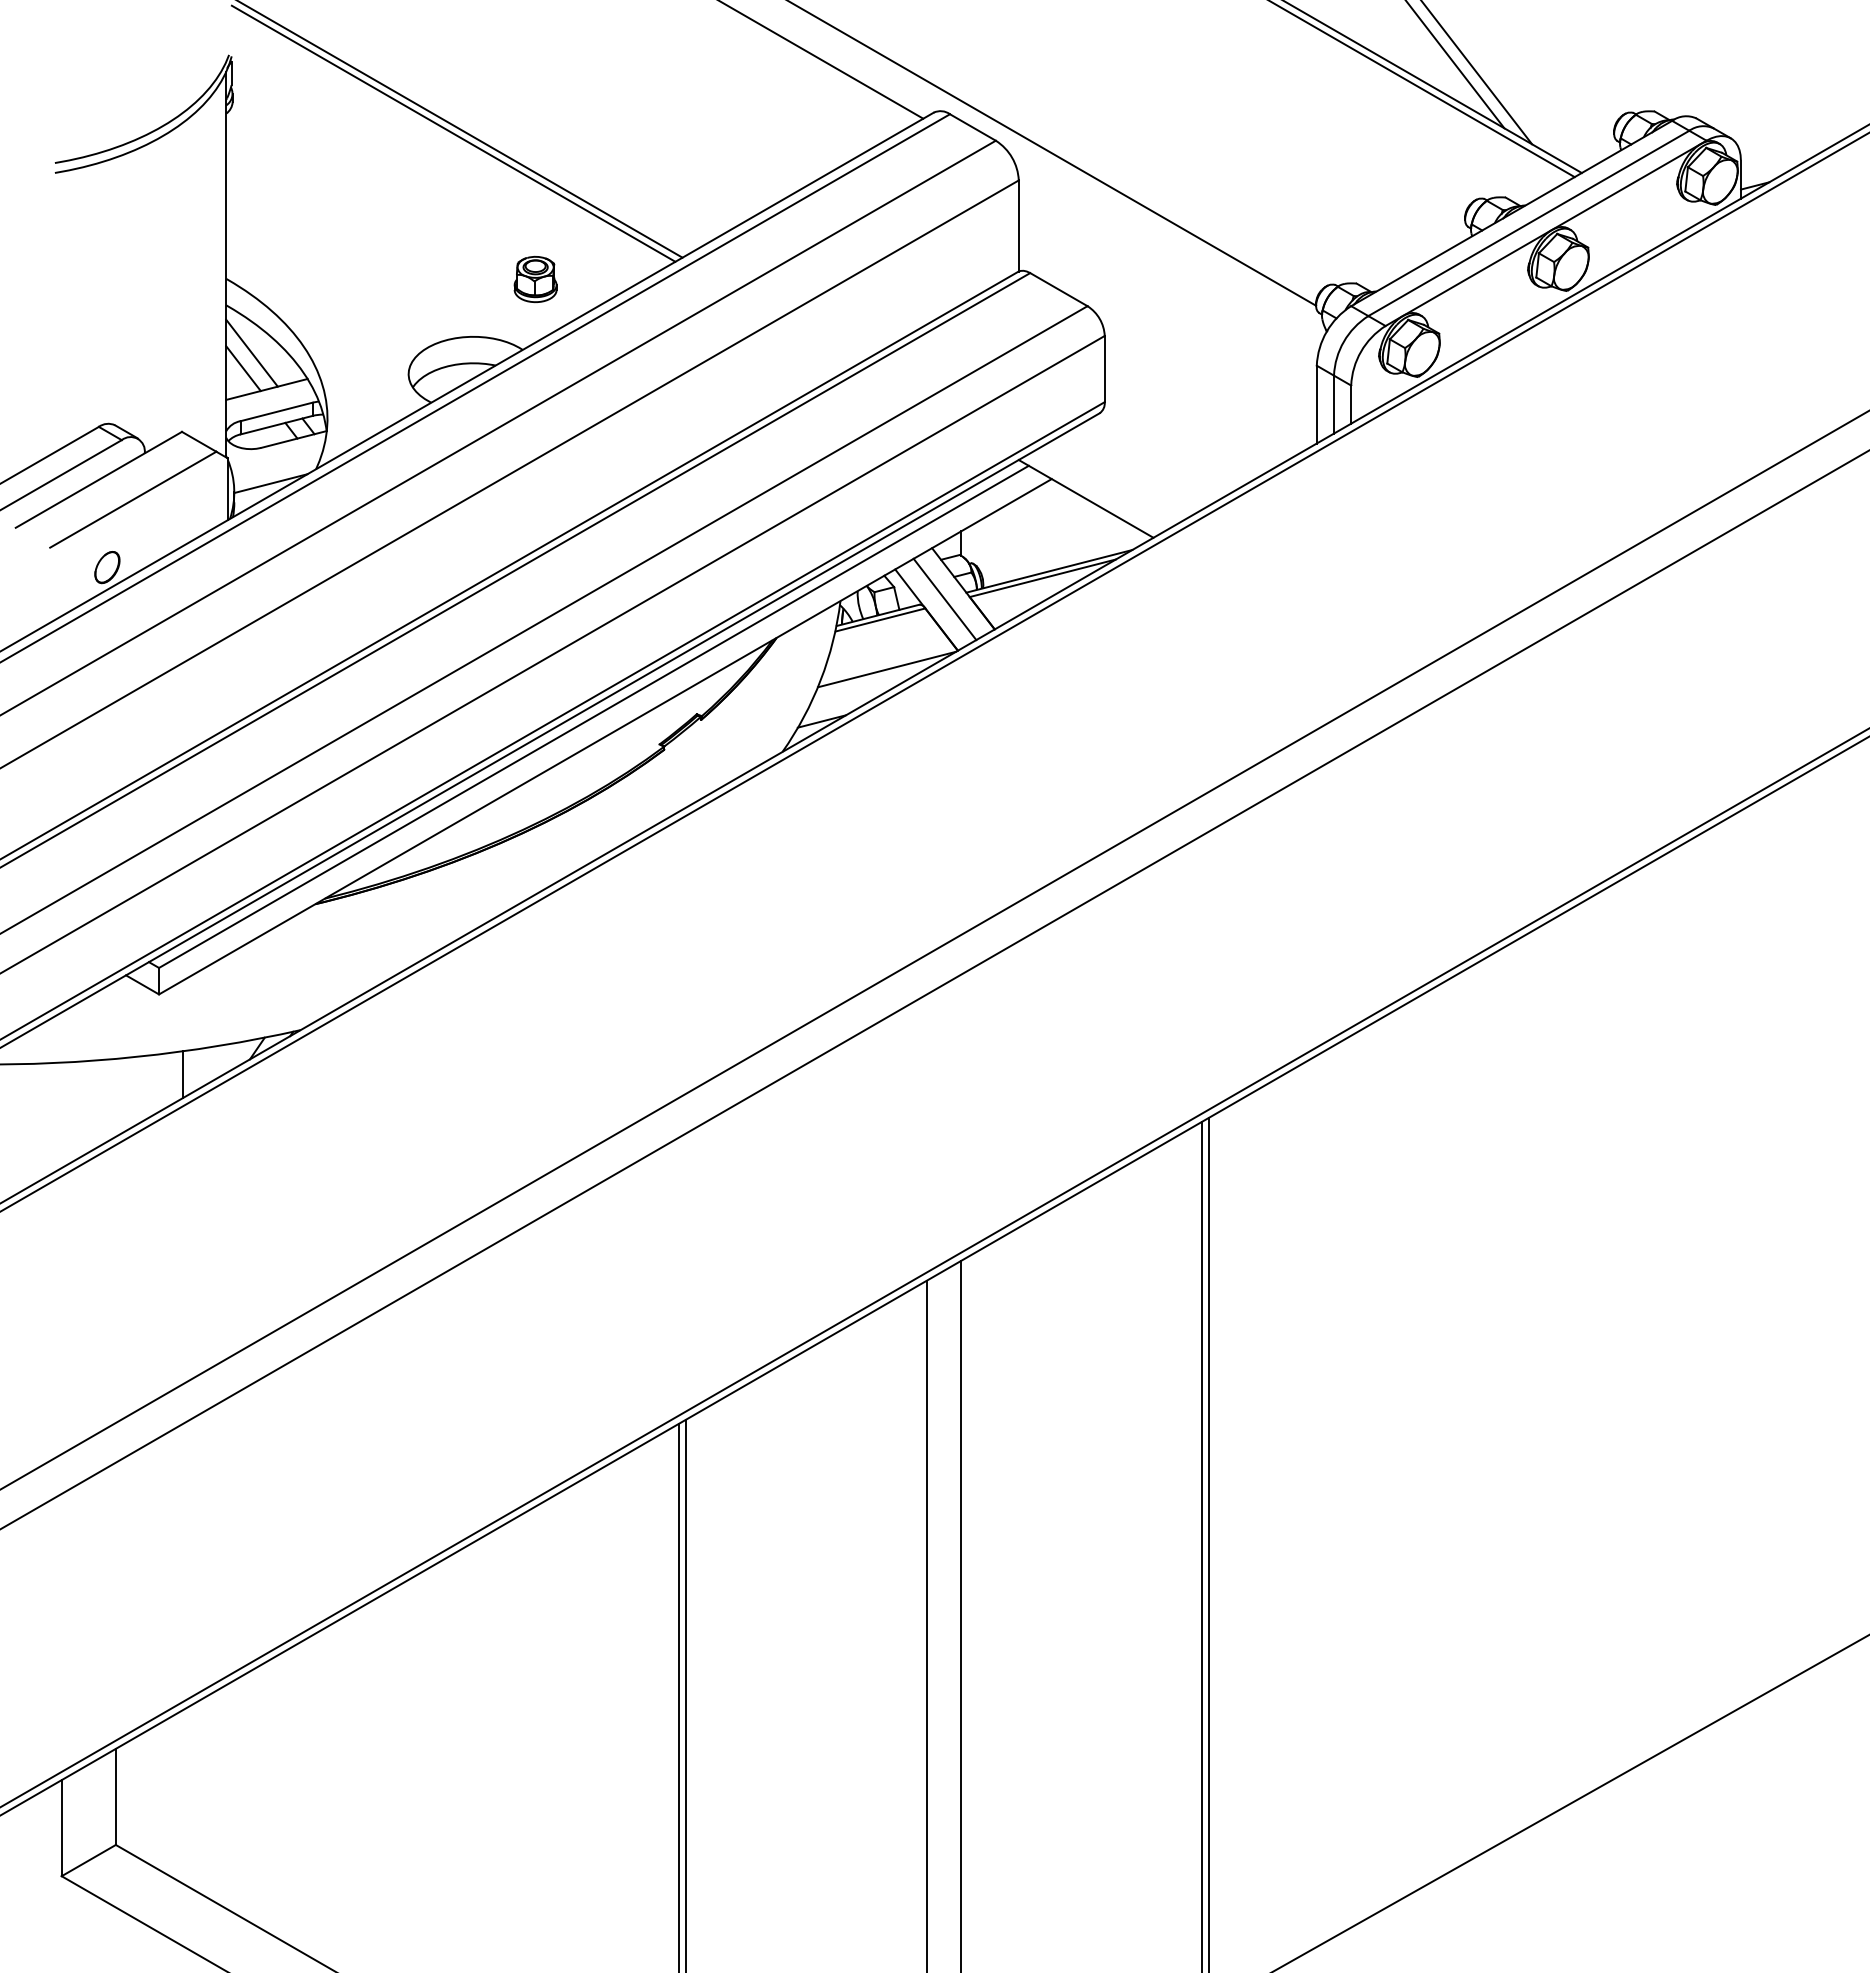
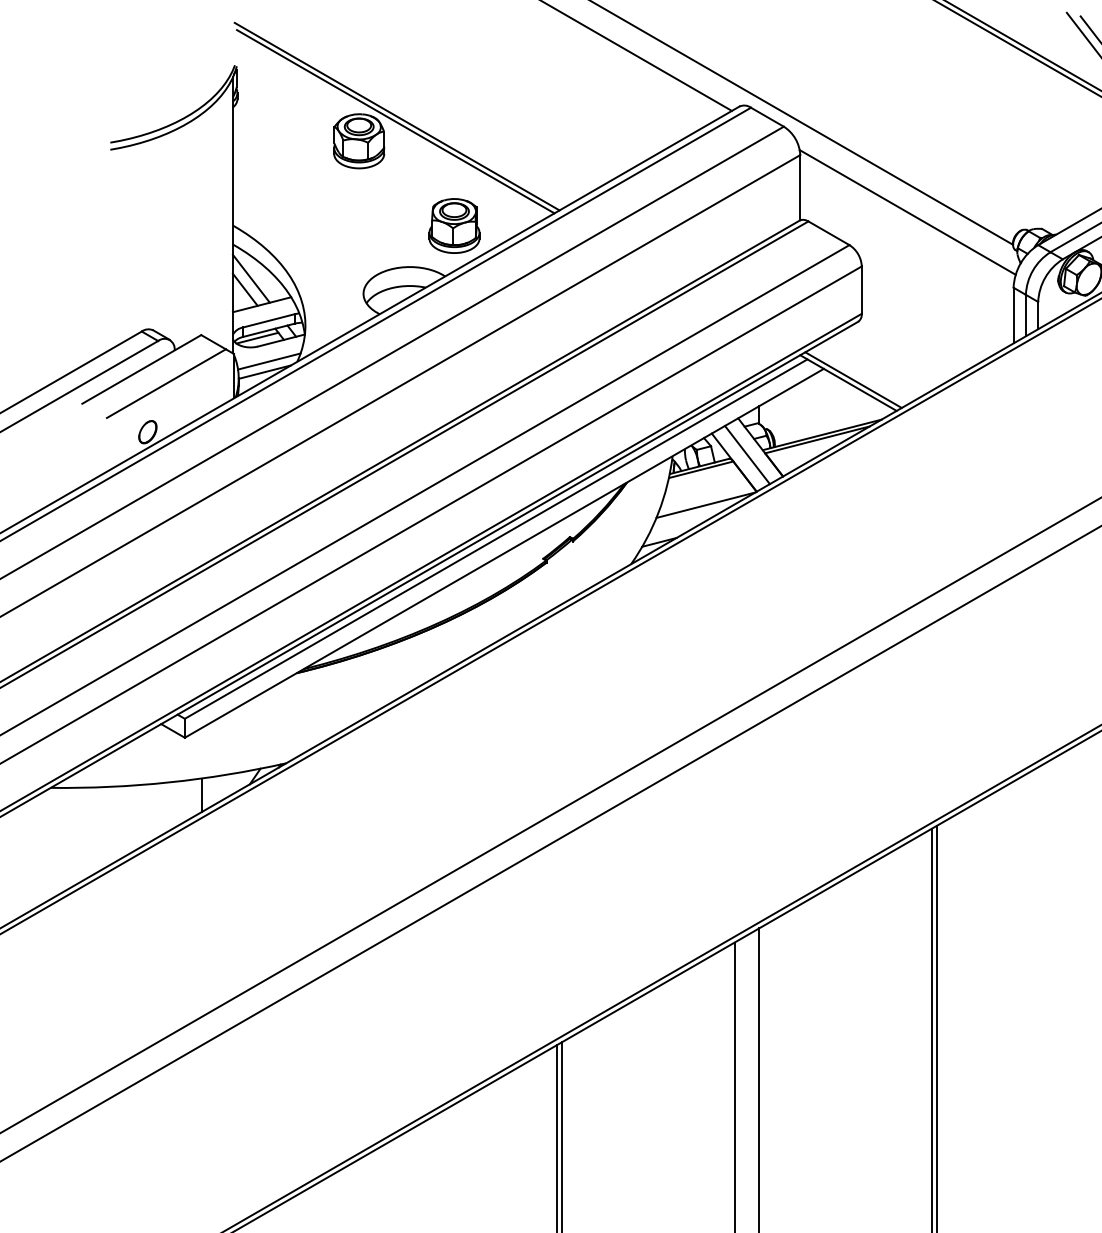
part: (402, 160) -> (359, 140), added
line: (1168, 260) -> (907, 212), added
part: (535, 279) -> (454, 226), size x1.67
line: (260, 435) -> (257, 337), added
line: (276, 468) -> (268, 361), added
line: (1092, 494) -> (853, 379), added

